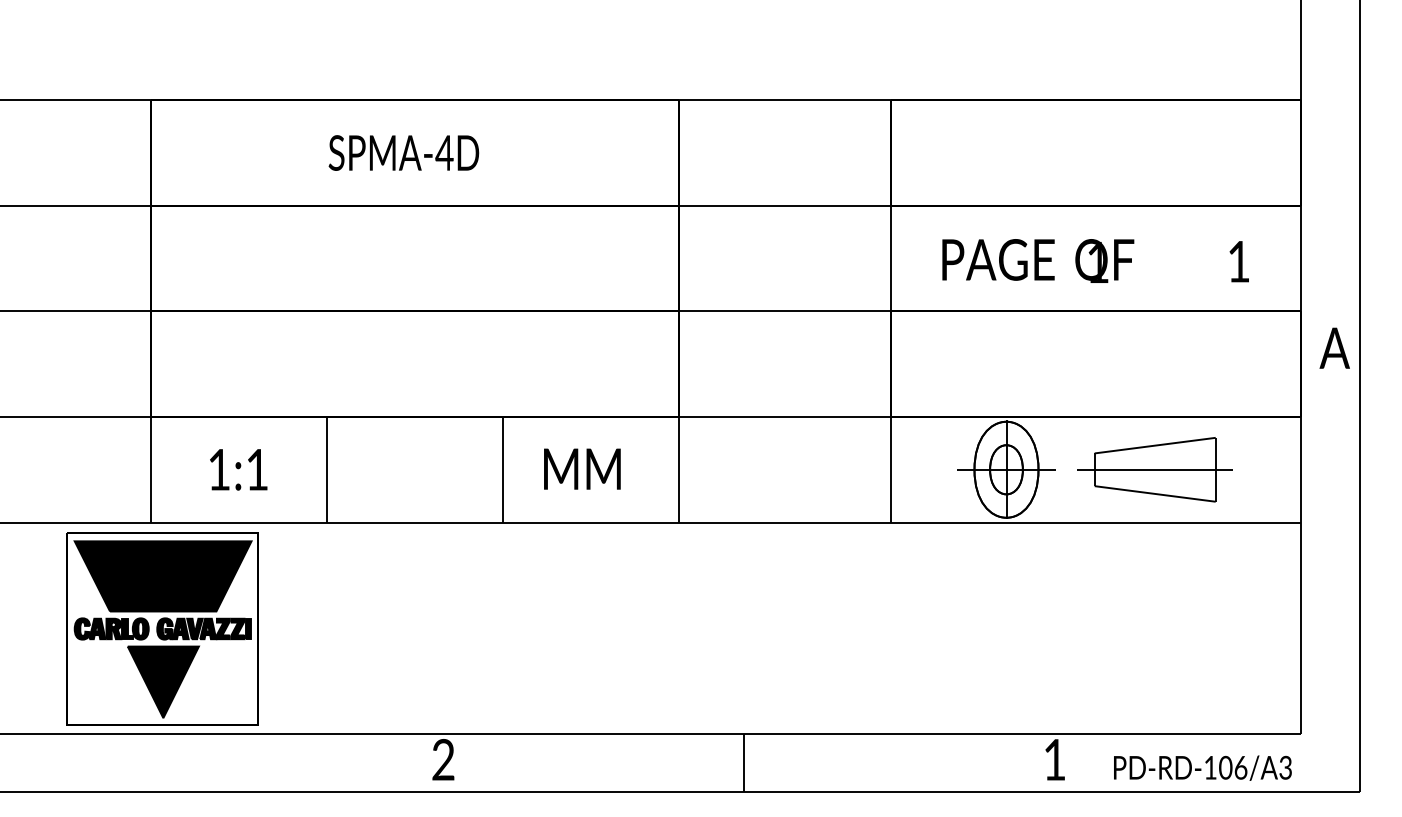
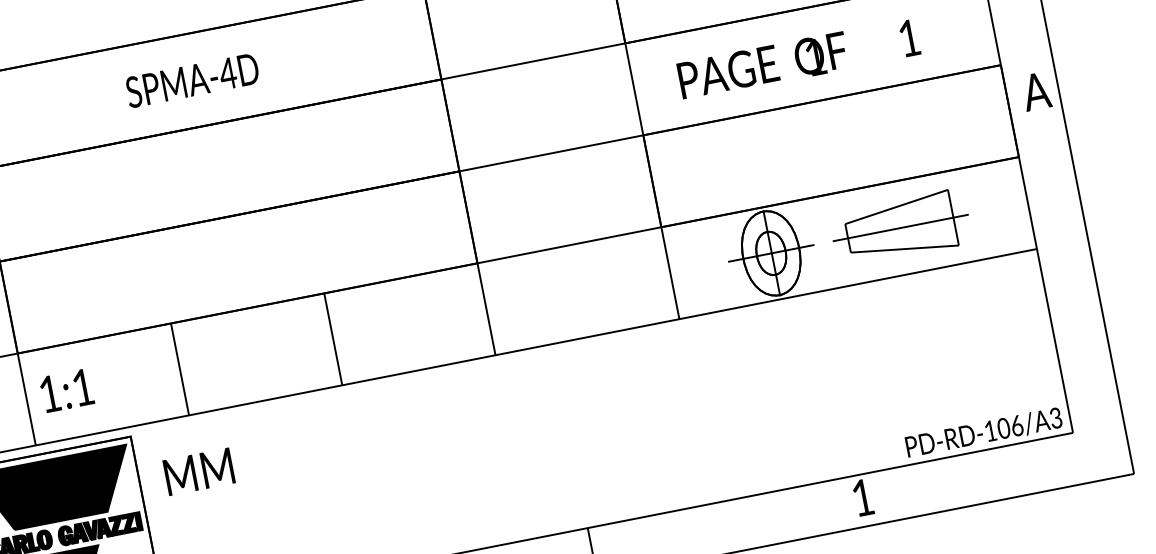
text: (1238, 261) -> (908, 38), moved
text: (582, 468) -> (199, 471), moved
text: (238, 469) -> (66, 390), moved
text: (1202, 767) -> (983, 432), moved

